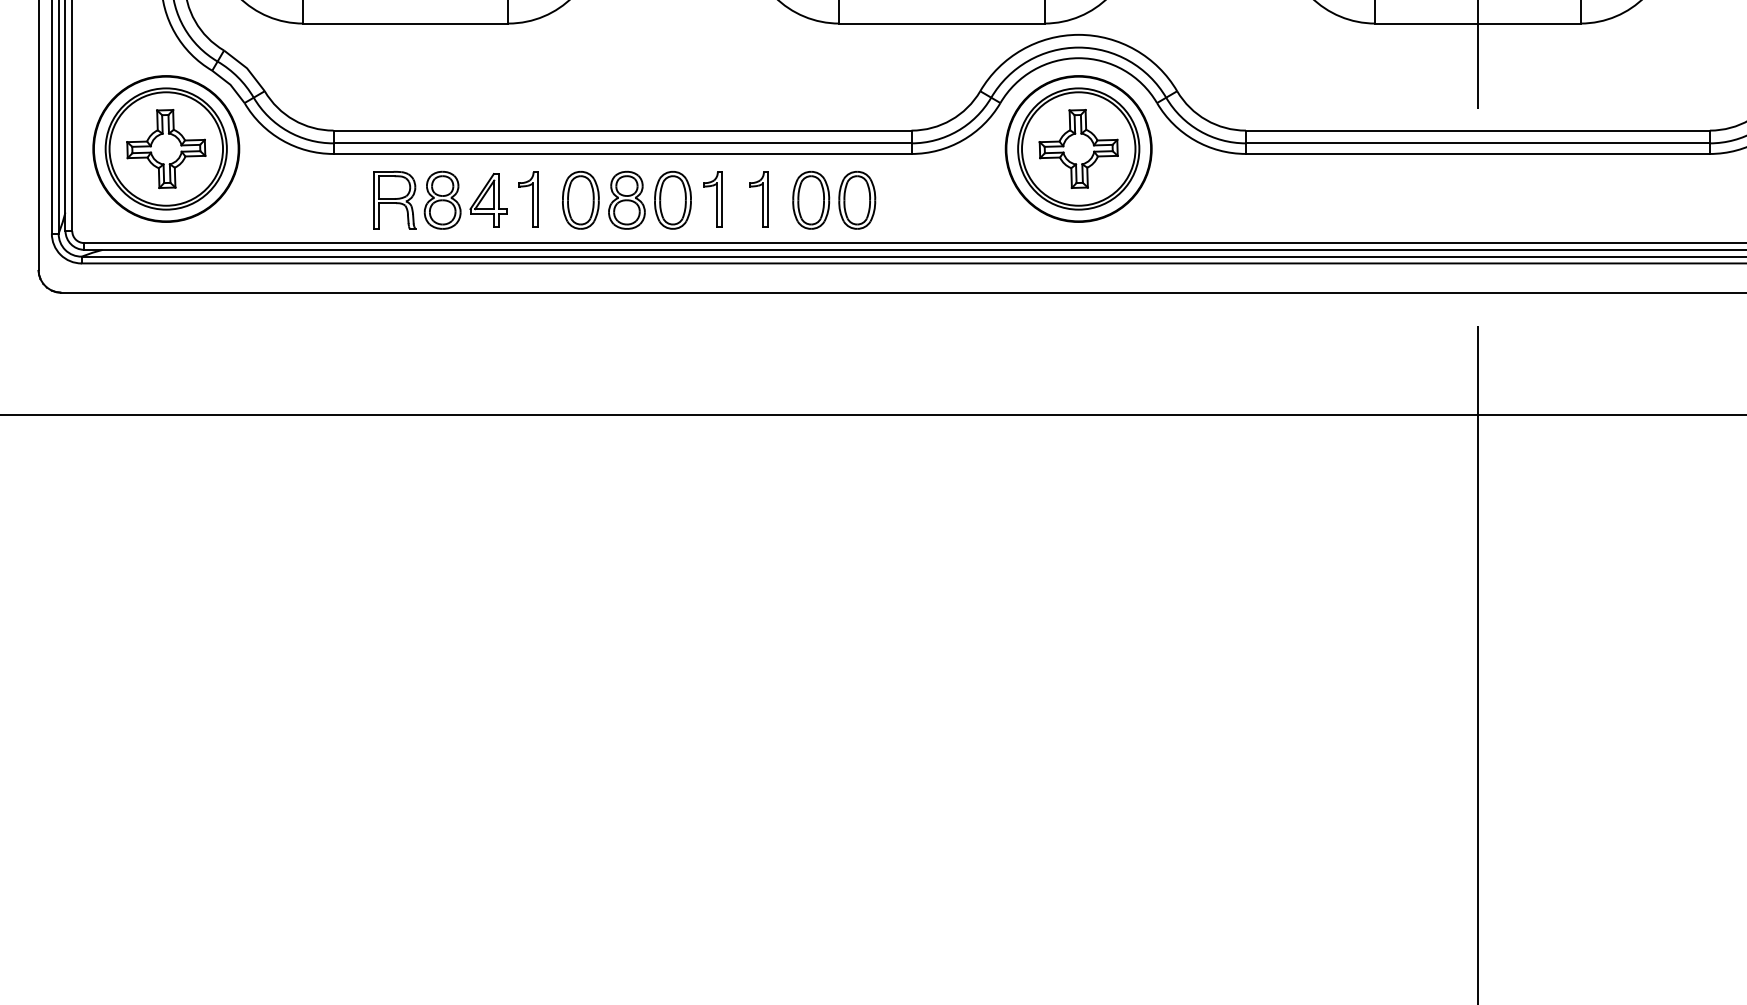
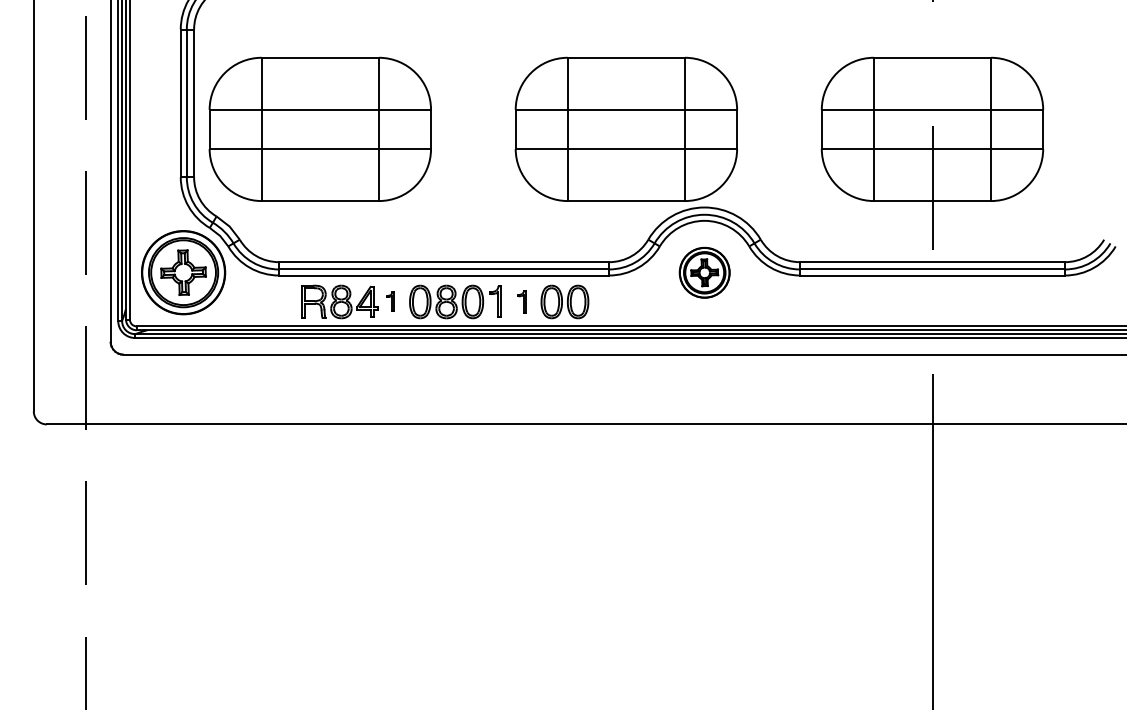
part: (1078, 148) -> (704, 272), size x0.6
part: (528, 199) -> (390, 301), size x0.6
part: (758, 199) -> (521, 301), size x0.7

